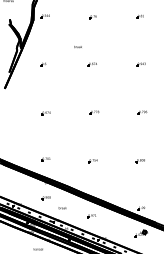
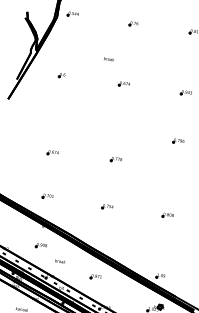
part: (94, 112) -> (116, 159), moved
part: (142, 112) -> (178, 141), moved
part: (45, 113) -> (52, 153), moved

